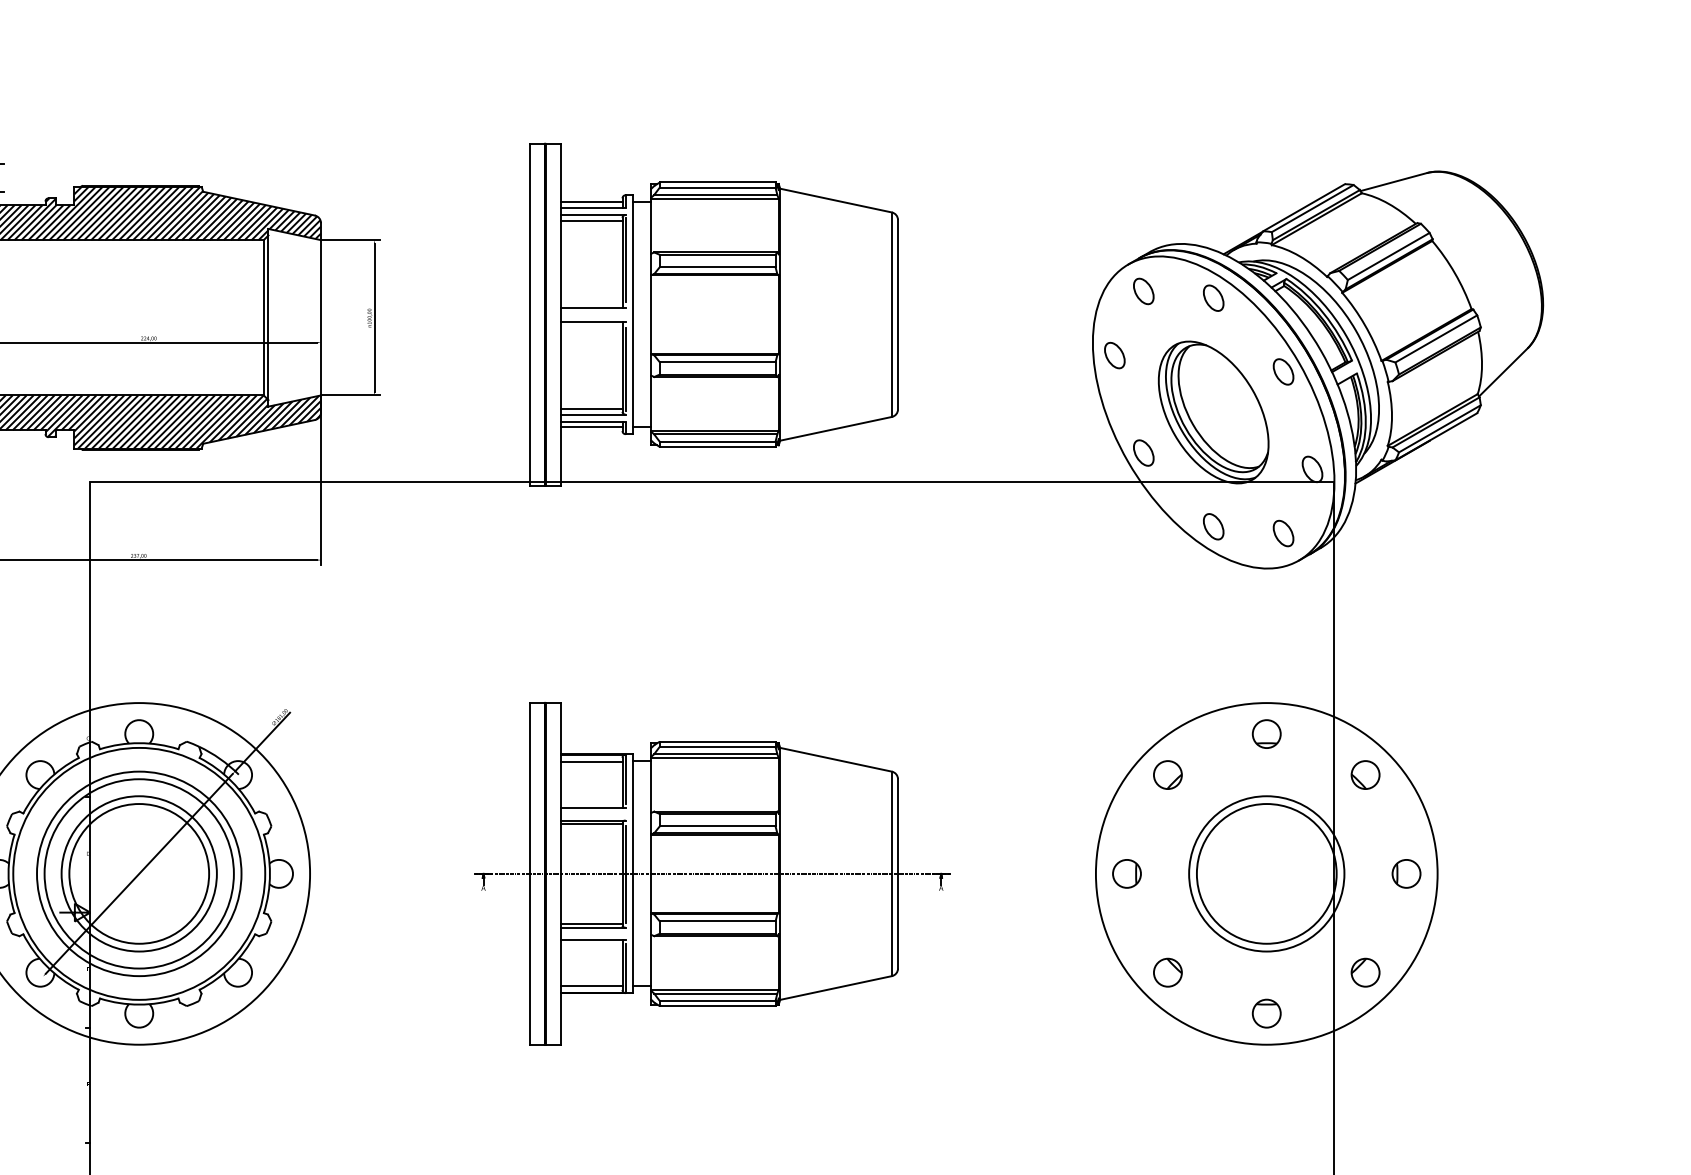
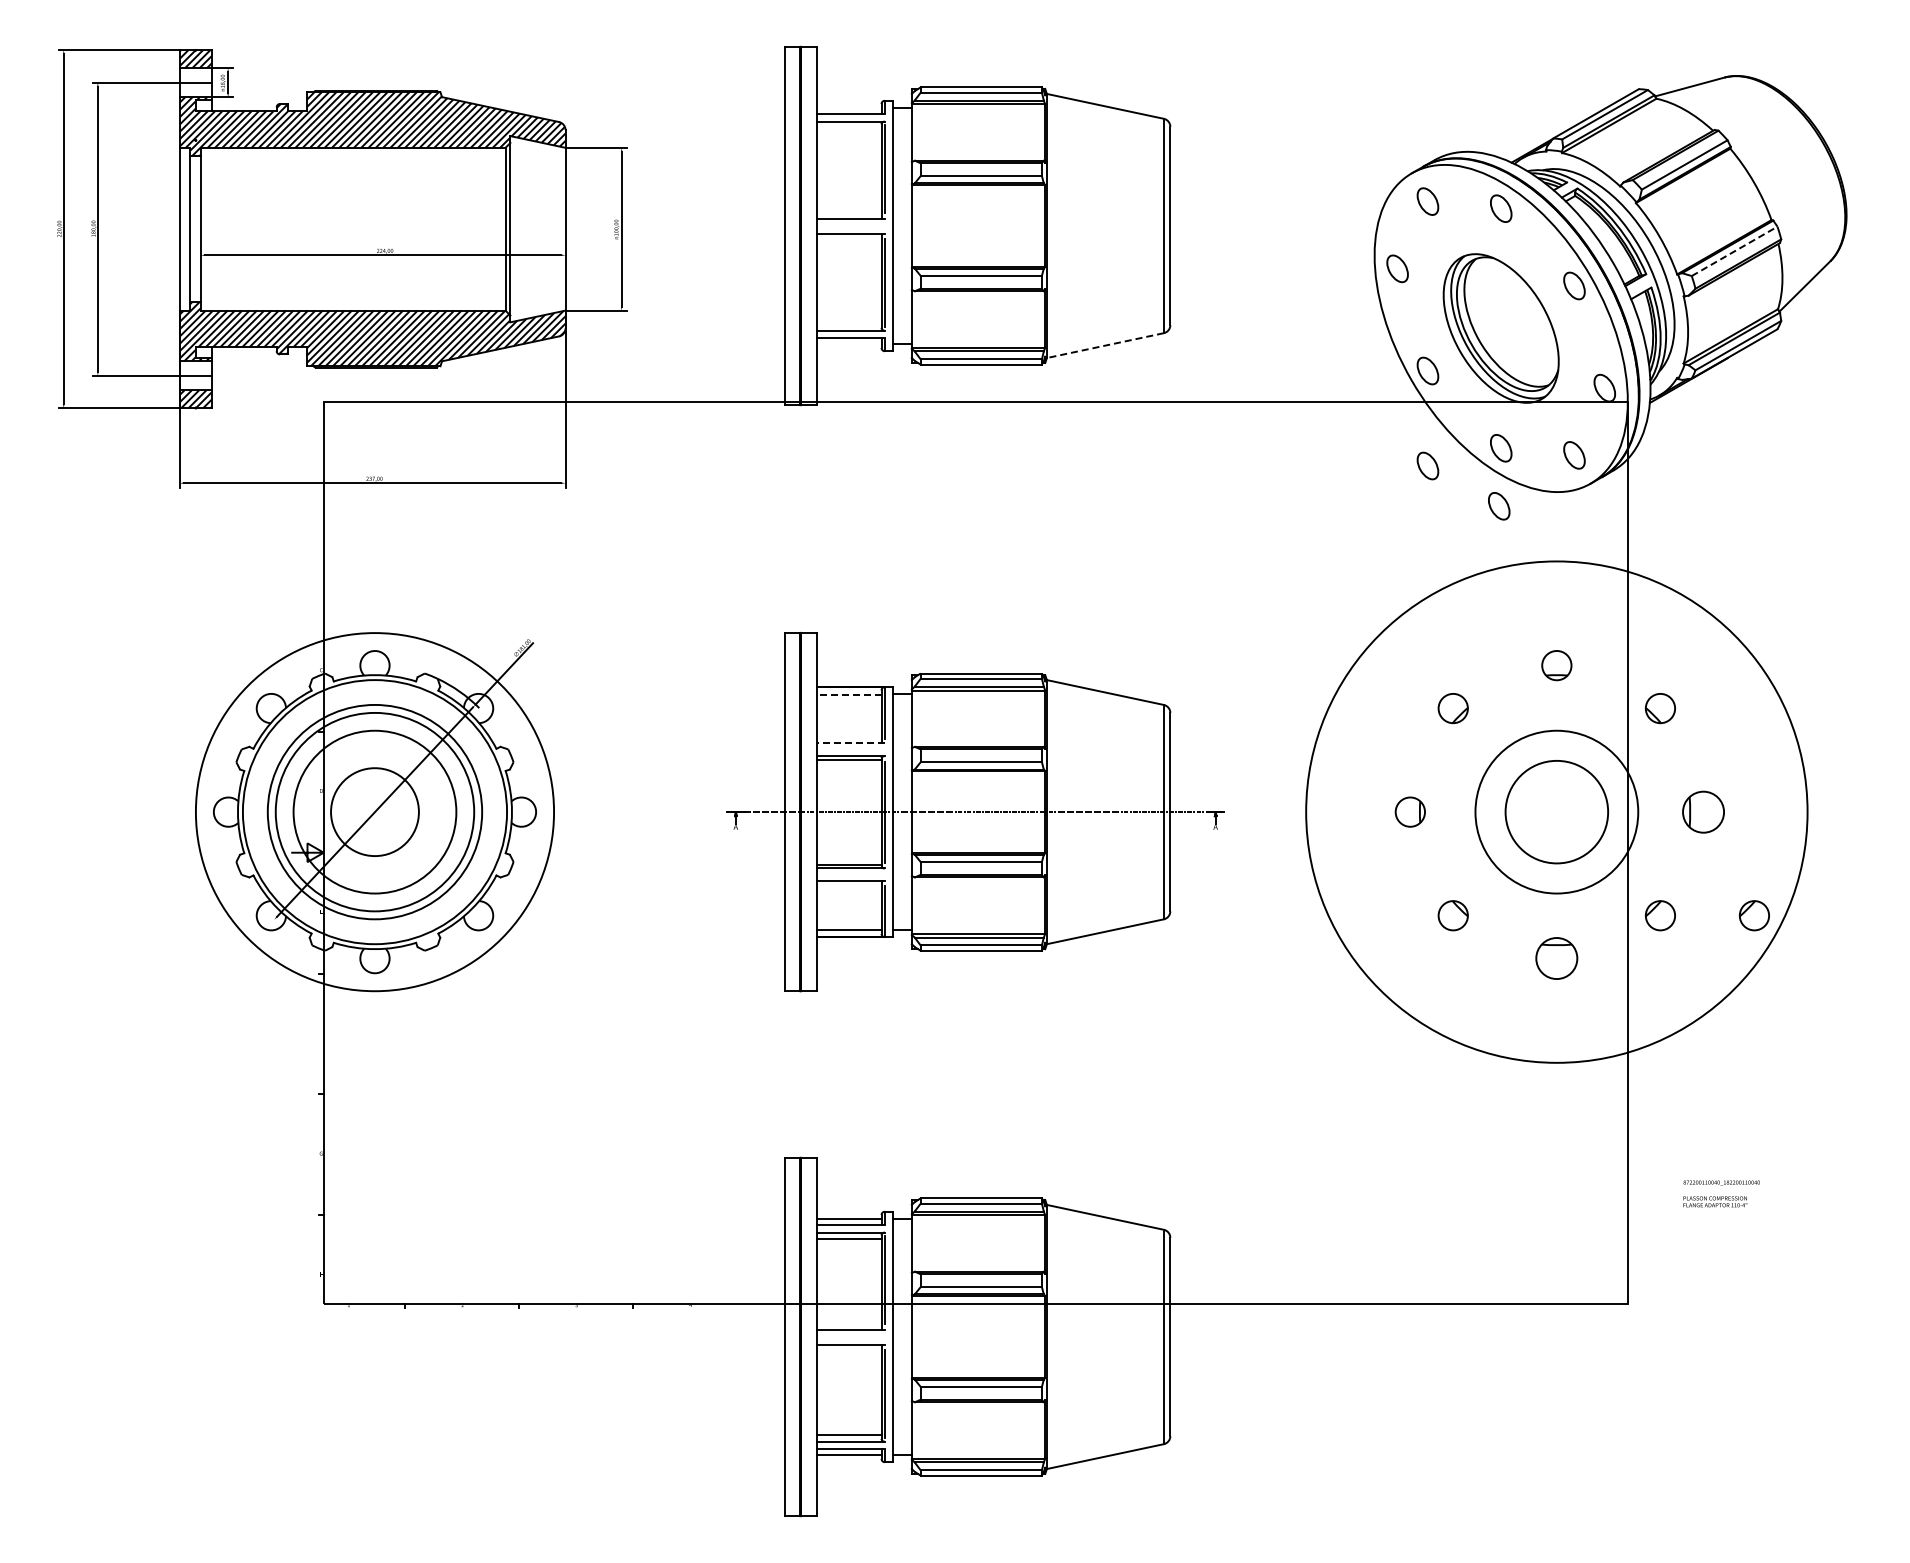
line: (590, 202) -> (848, 108), removed
line: (590, 220) -> (848, 127), removed
line: (1437, 339) -> (1735, 251), solid -> dashed
line: (590, 408) -> (848, 324), removed
line: (590, 426) -> (848, 343), removed
line: (836, 428) -> (1105, 345), solid -> dashed
part: (1143, 543) -> (1427, 465), added
part: (1212, 582) -> (1499, 506), added
line: (590, 761) -> (848, 694), solid -> dashed
line: (592, 808) -> (850, 743), solid -> dashed
circle: (138, 873) -> (374, 811), size x0.6
circle: (1266, 873) -> (1556, 811), size x0.7
part: (1405, 873) -> (1702, 811), size x1.4
circle: (1266, 874) -> (1556, 812), size x1.4
part: (1454, 972) -> (1753, 915), added
part: (1266, 1013) -> (1556, 958), size x1.4

